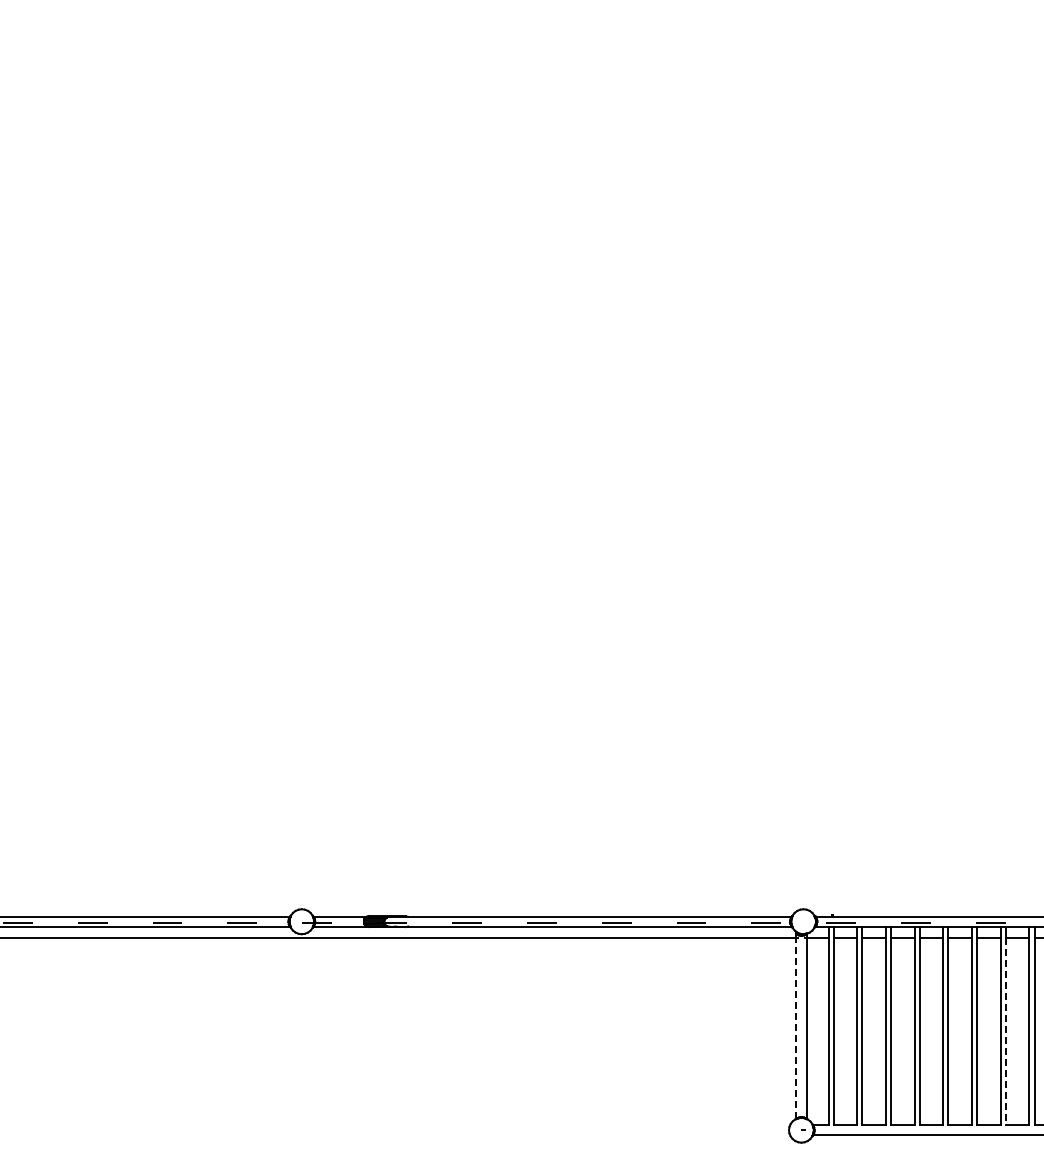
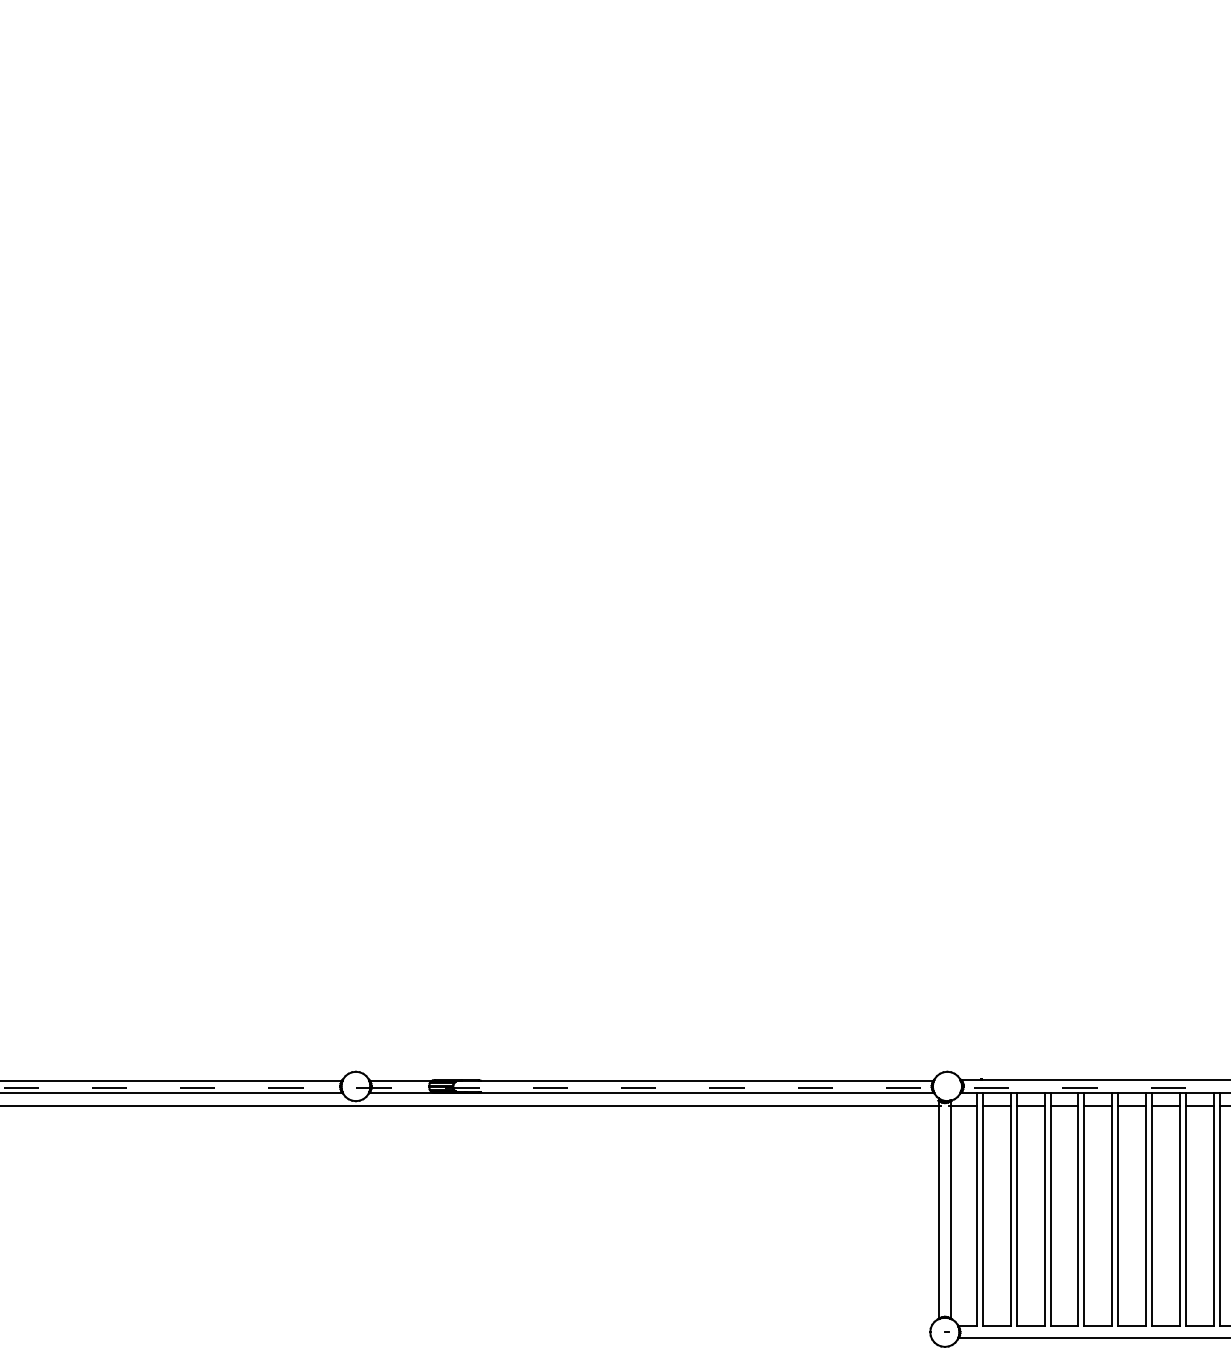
line: (796, 1028) -> (939, 1212), dashed -> solid
line: (1005, 1032) -> (1185, 1217), dashed -> solid

